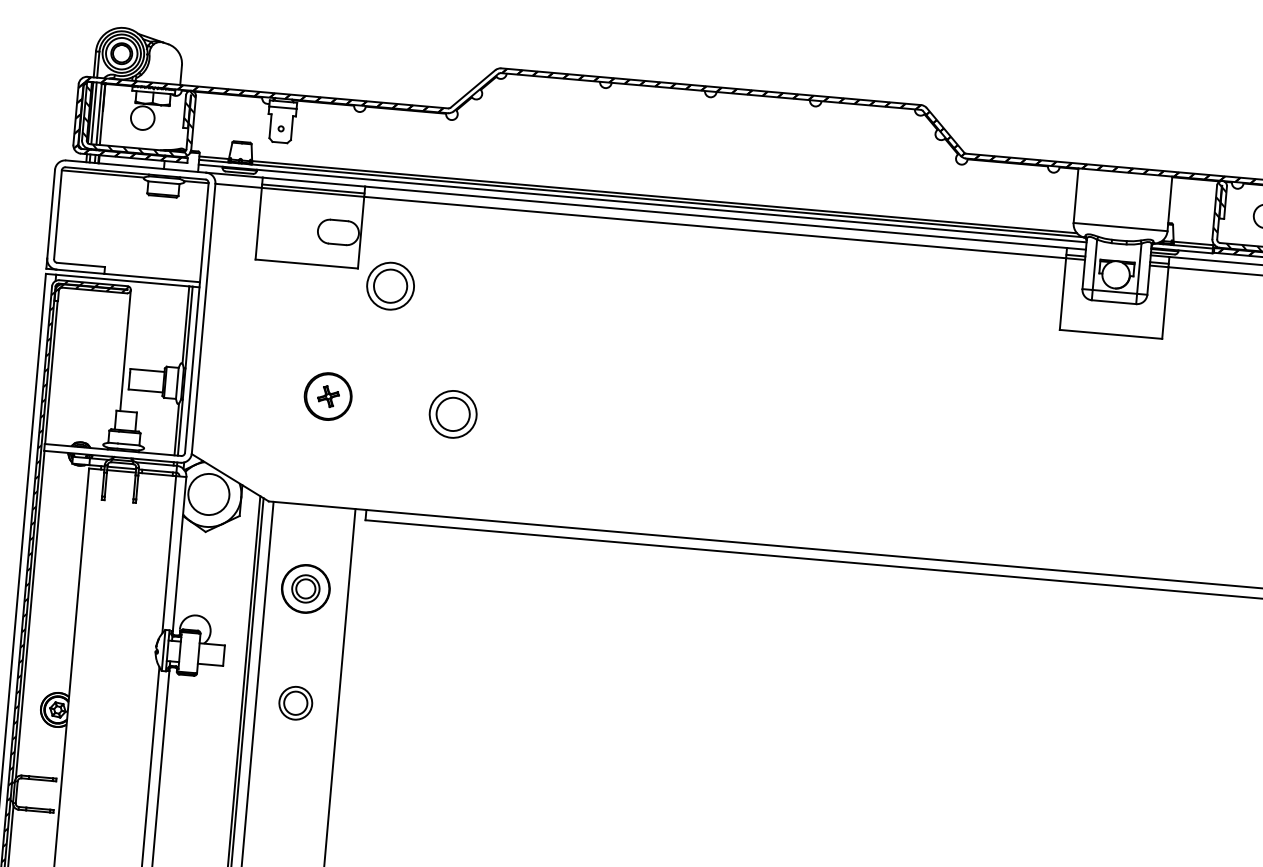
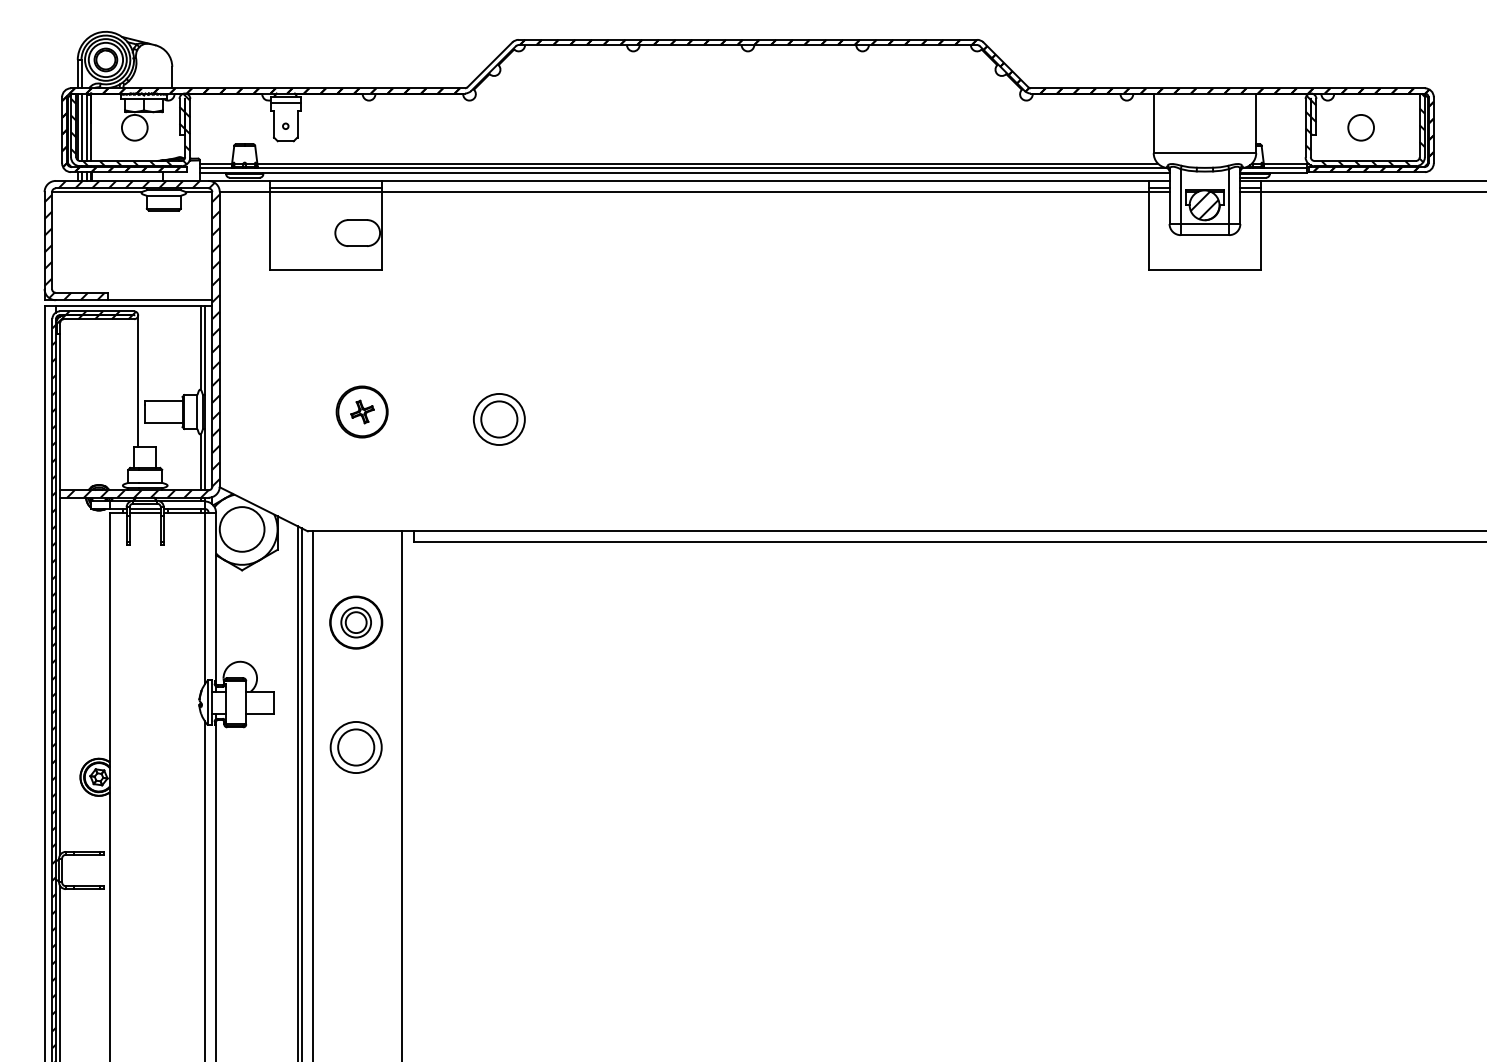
hatch: (1115, 274) -> (1204, 205), added
part: (389, 286) -> (418, 286), removed
hatch: (122, 310) -> (131, 338), added
part: (295, 703) -> (355, 747), size x1.43

